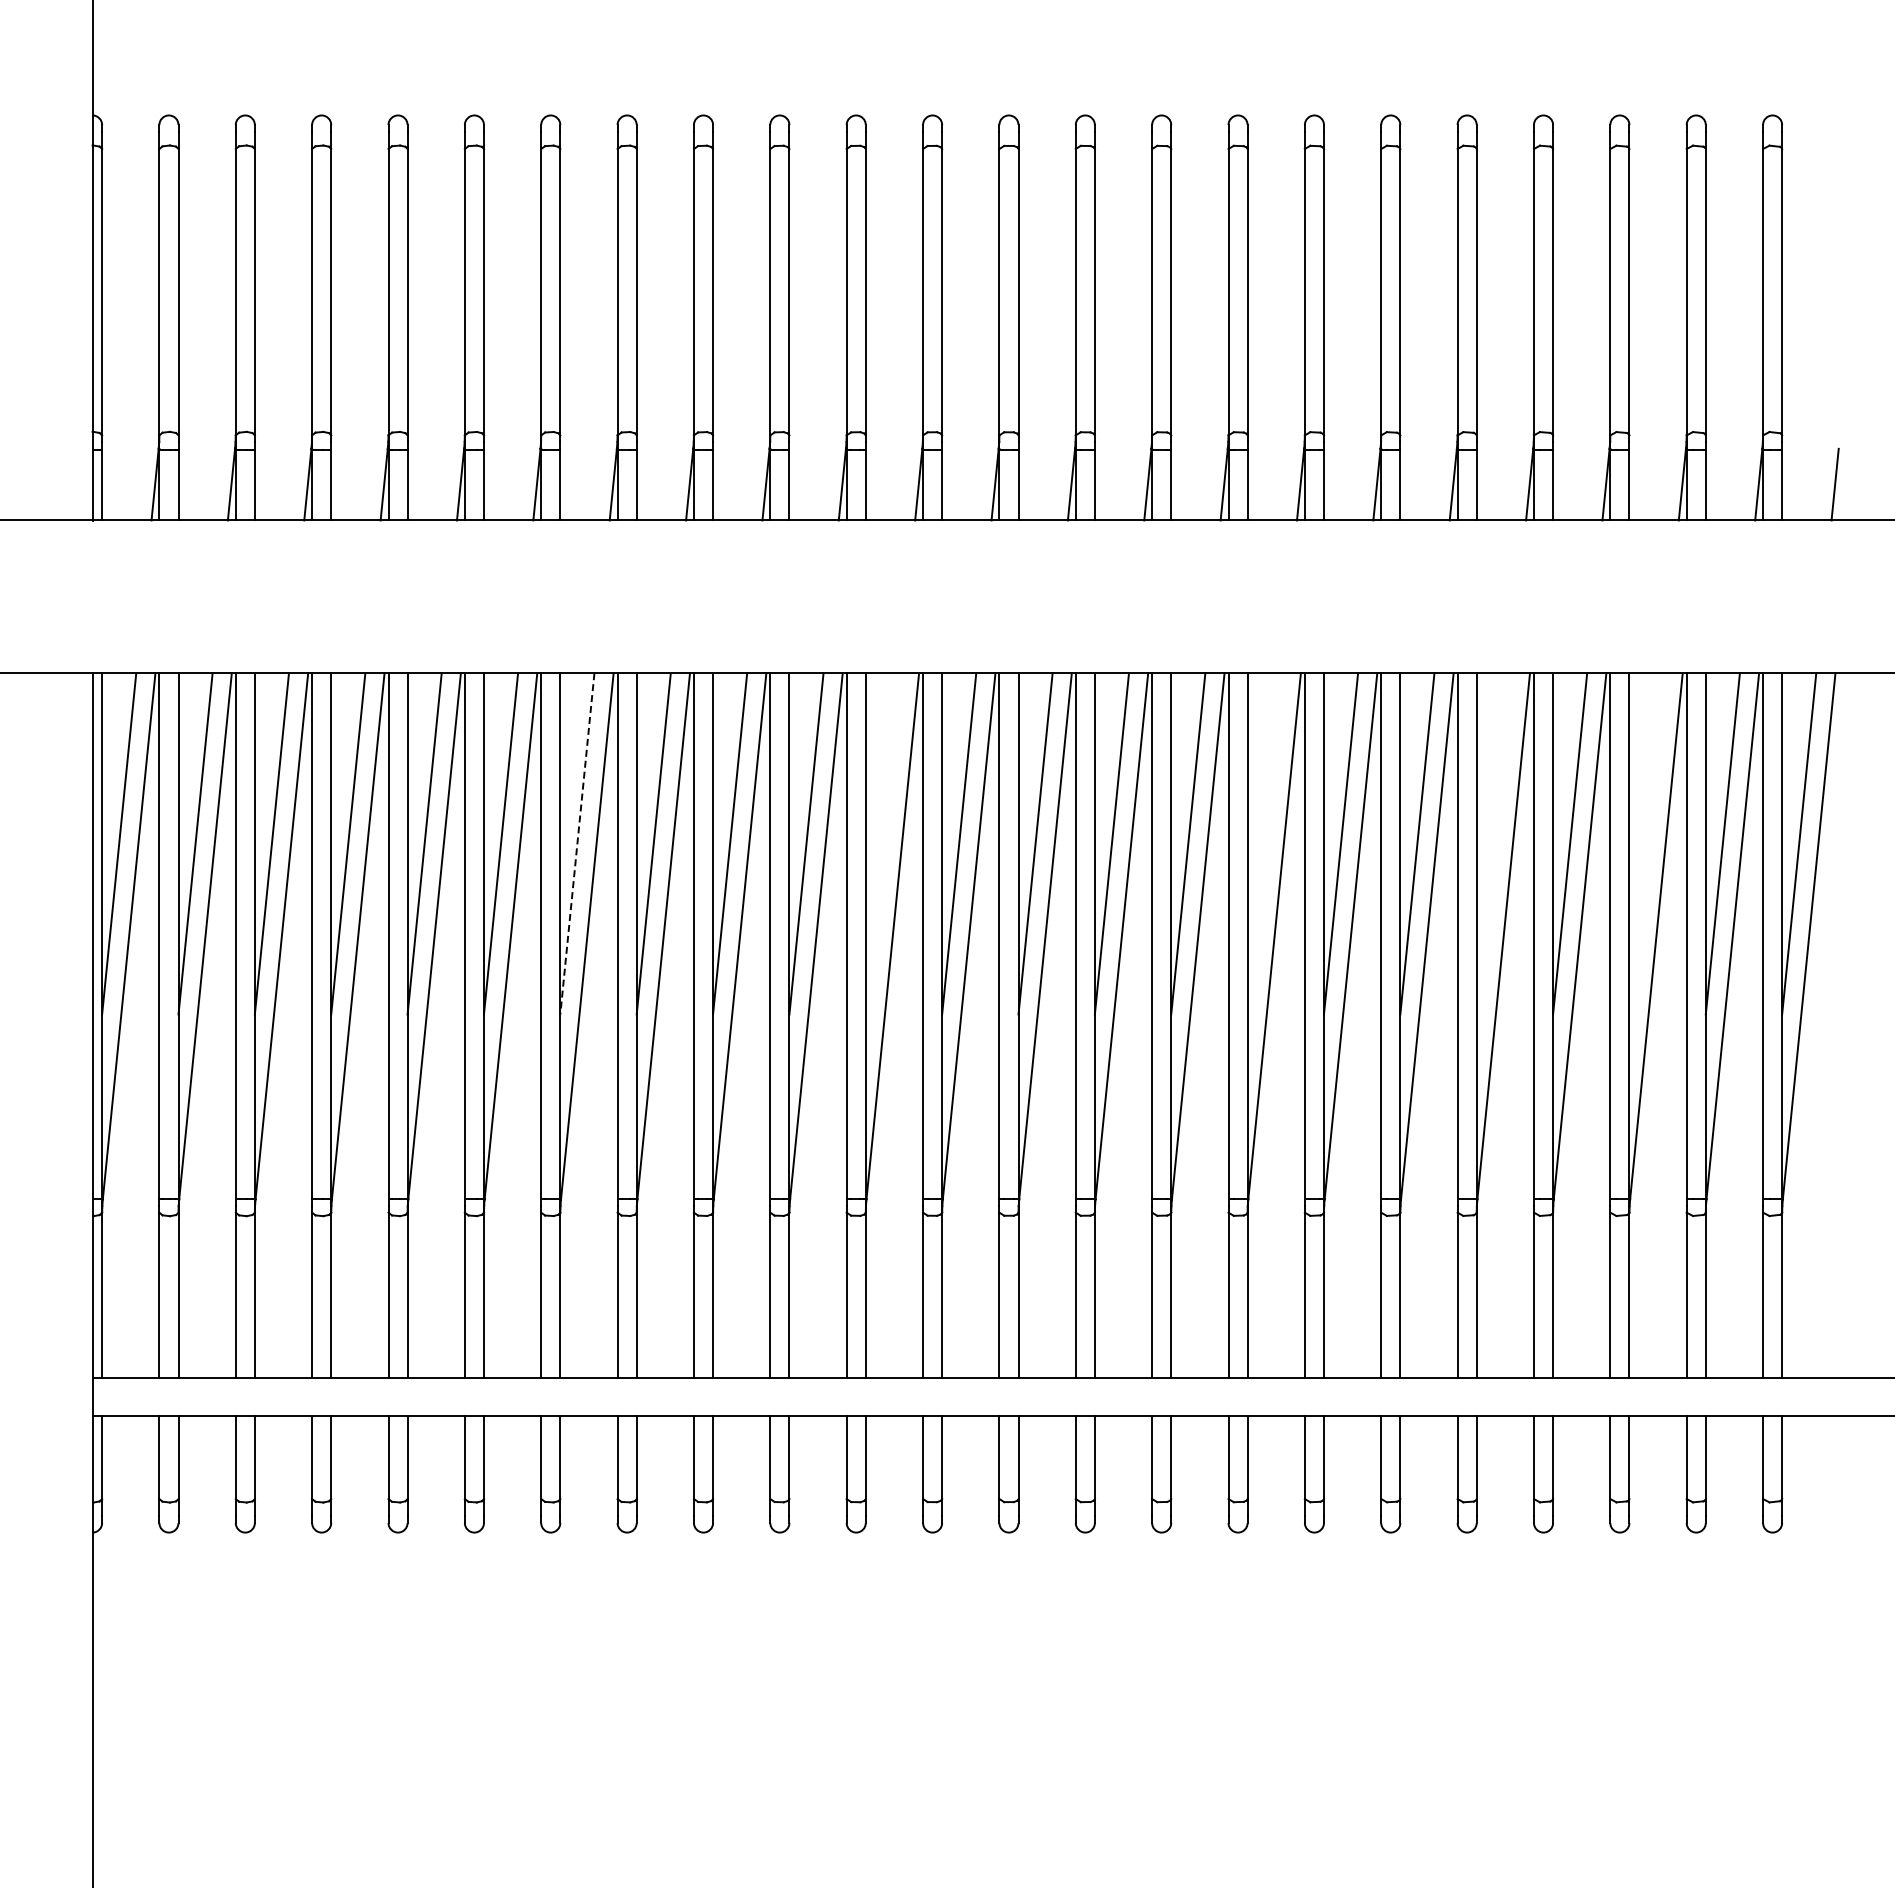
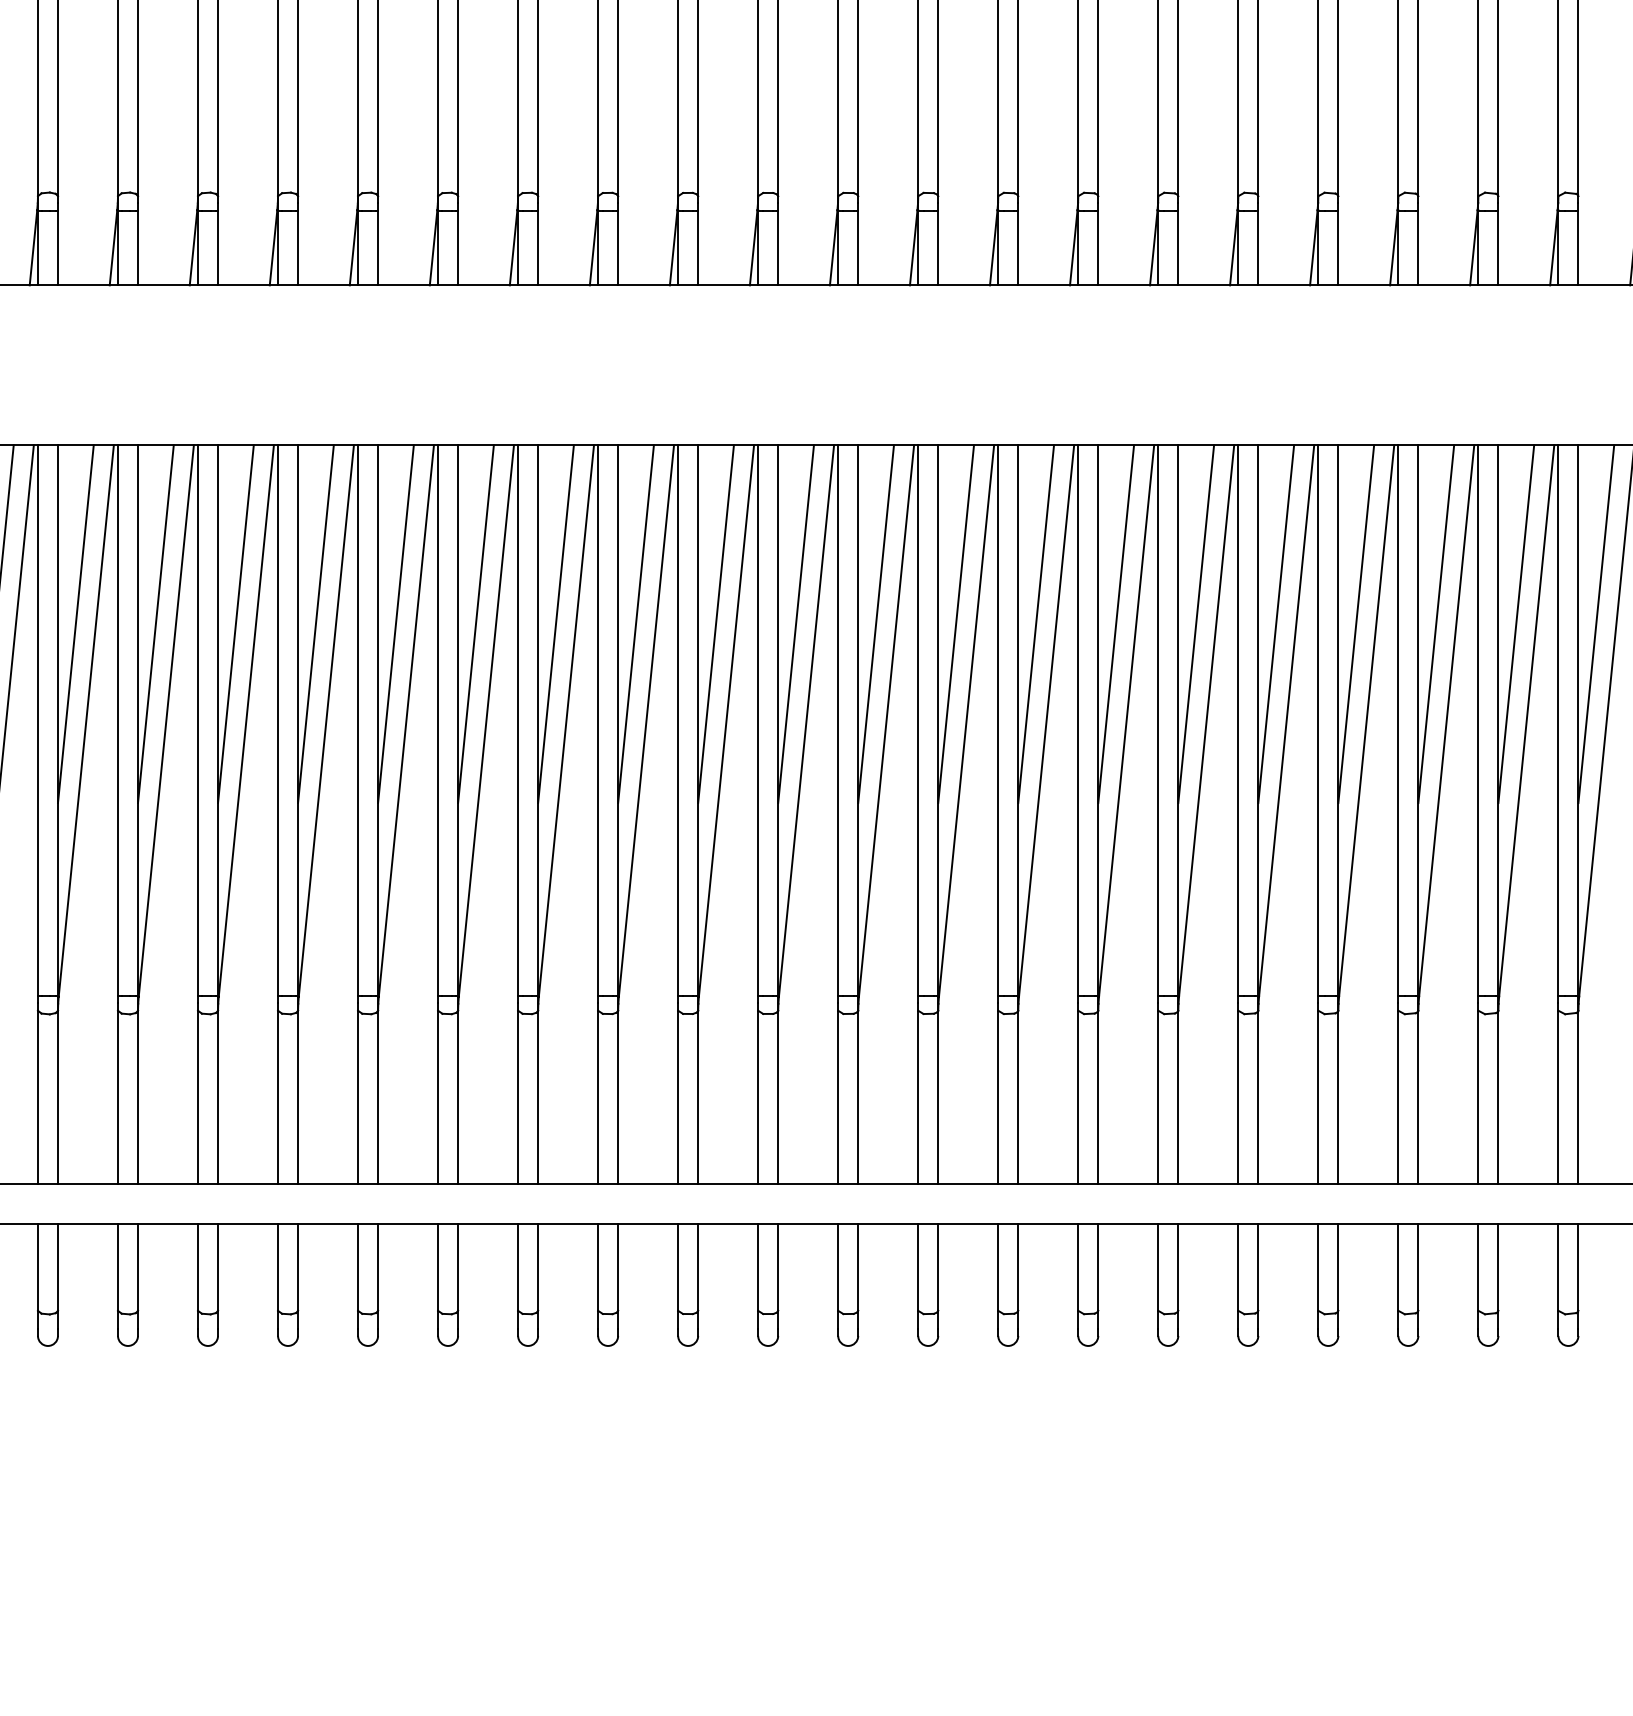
line: (882, 843) -> (635, 623), added
line: (1264, 843) -> (1035, 623), added
line: (1493, 843) -> (1275, 623), added
line: (1646, 843) -> (1436, 623), added
line: (577, 844) -> (316, 624), dashed -> solid

